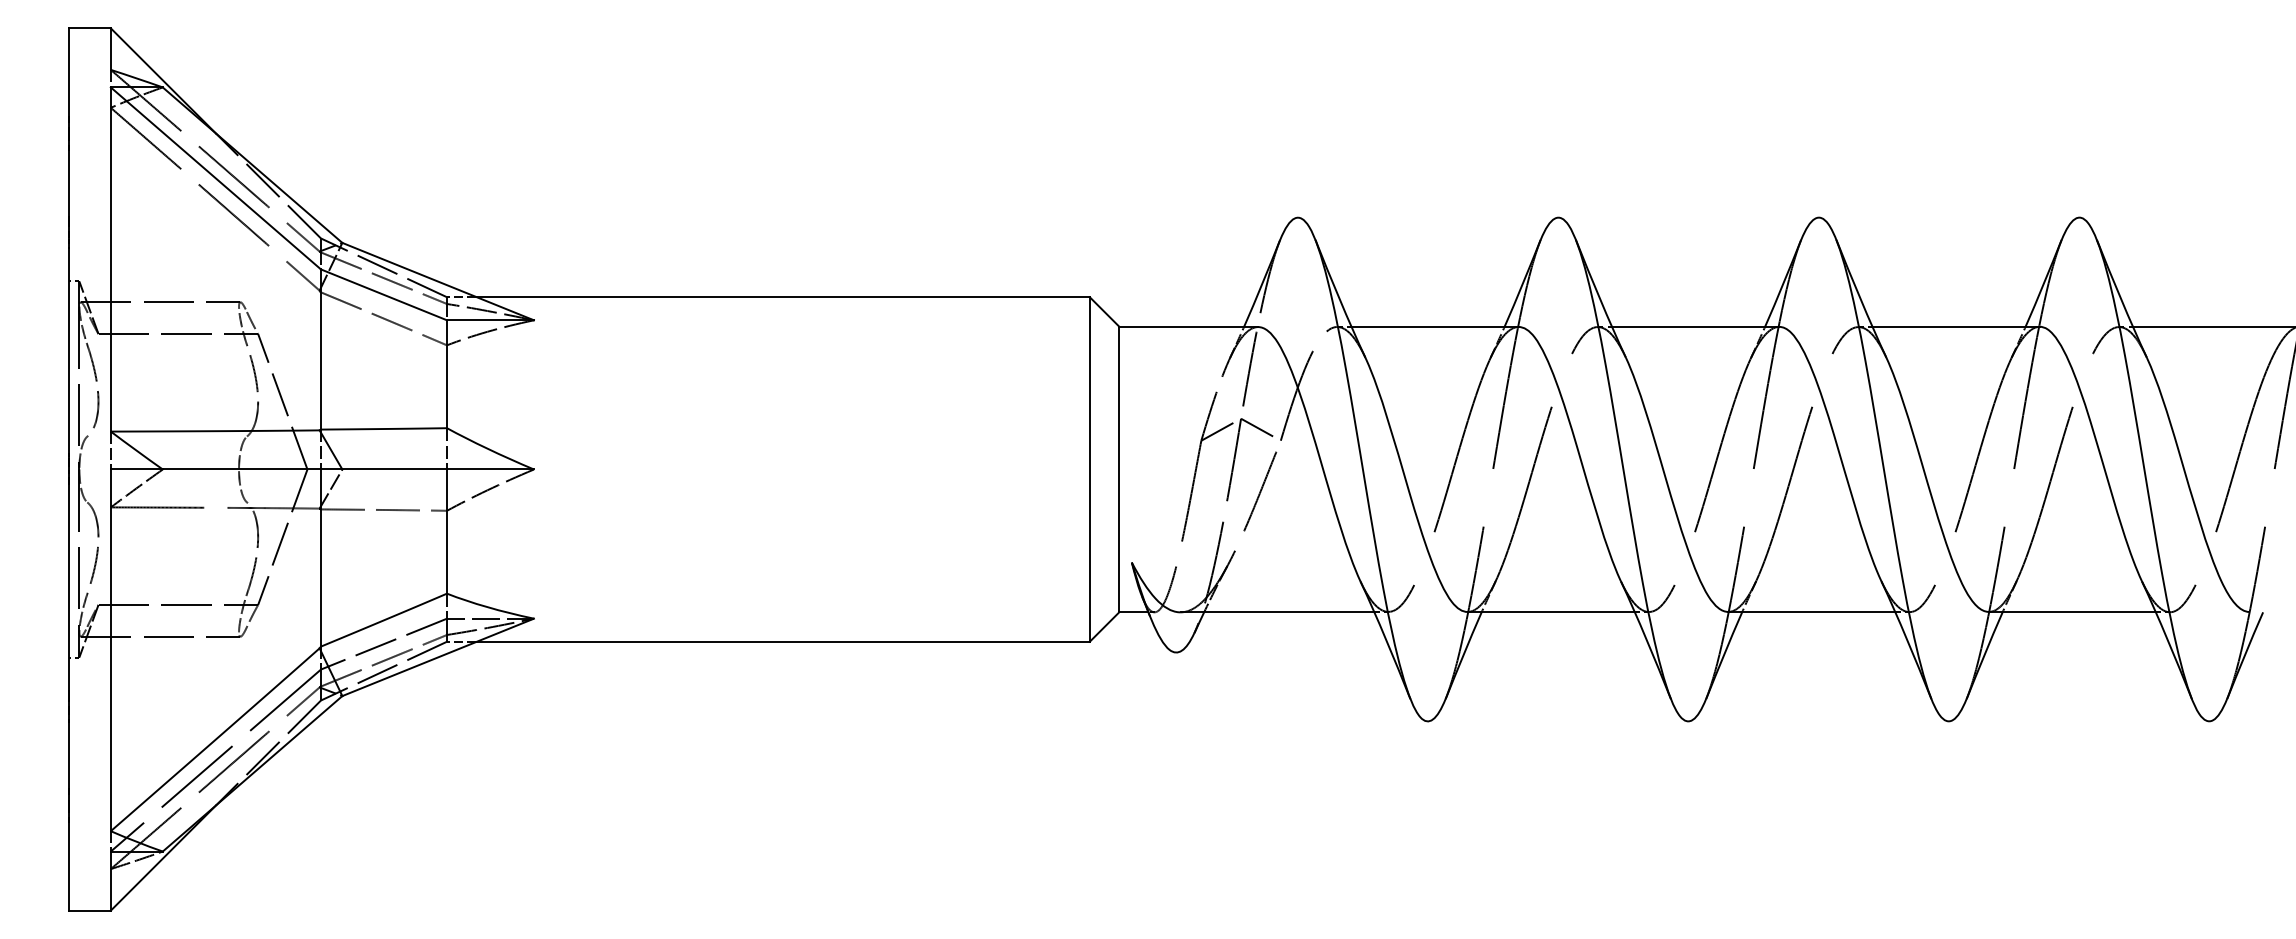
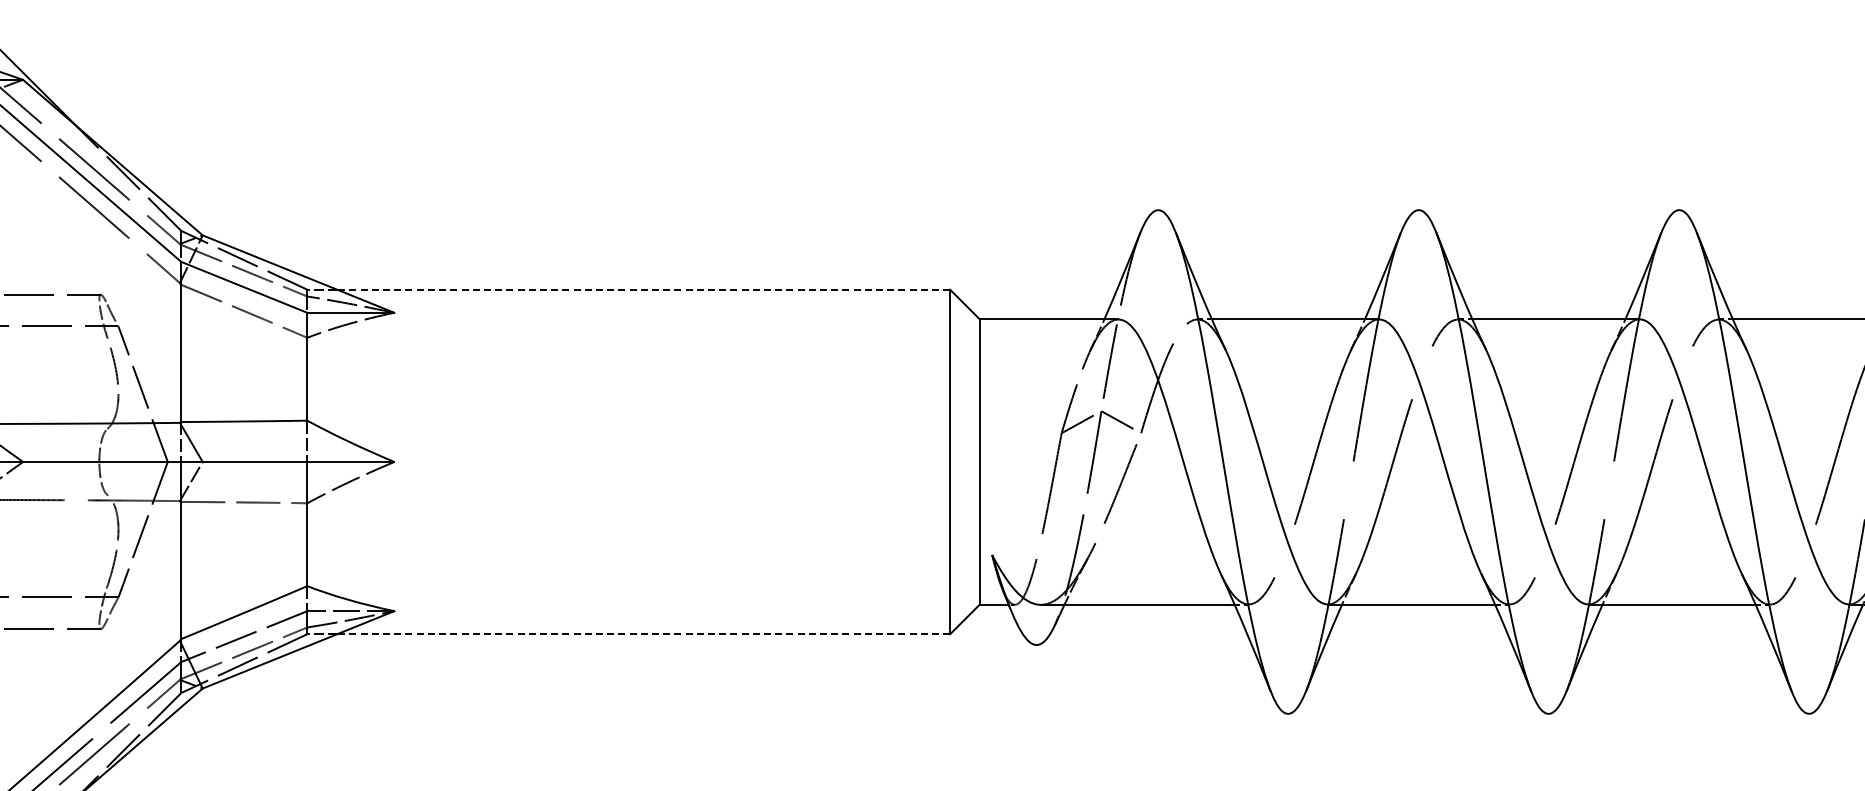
line: (782, 297) -> (642, 289), solid -> dashed
line: (782, 641) -> (642, 633), solid -> dashed

